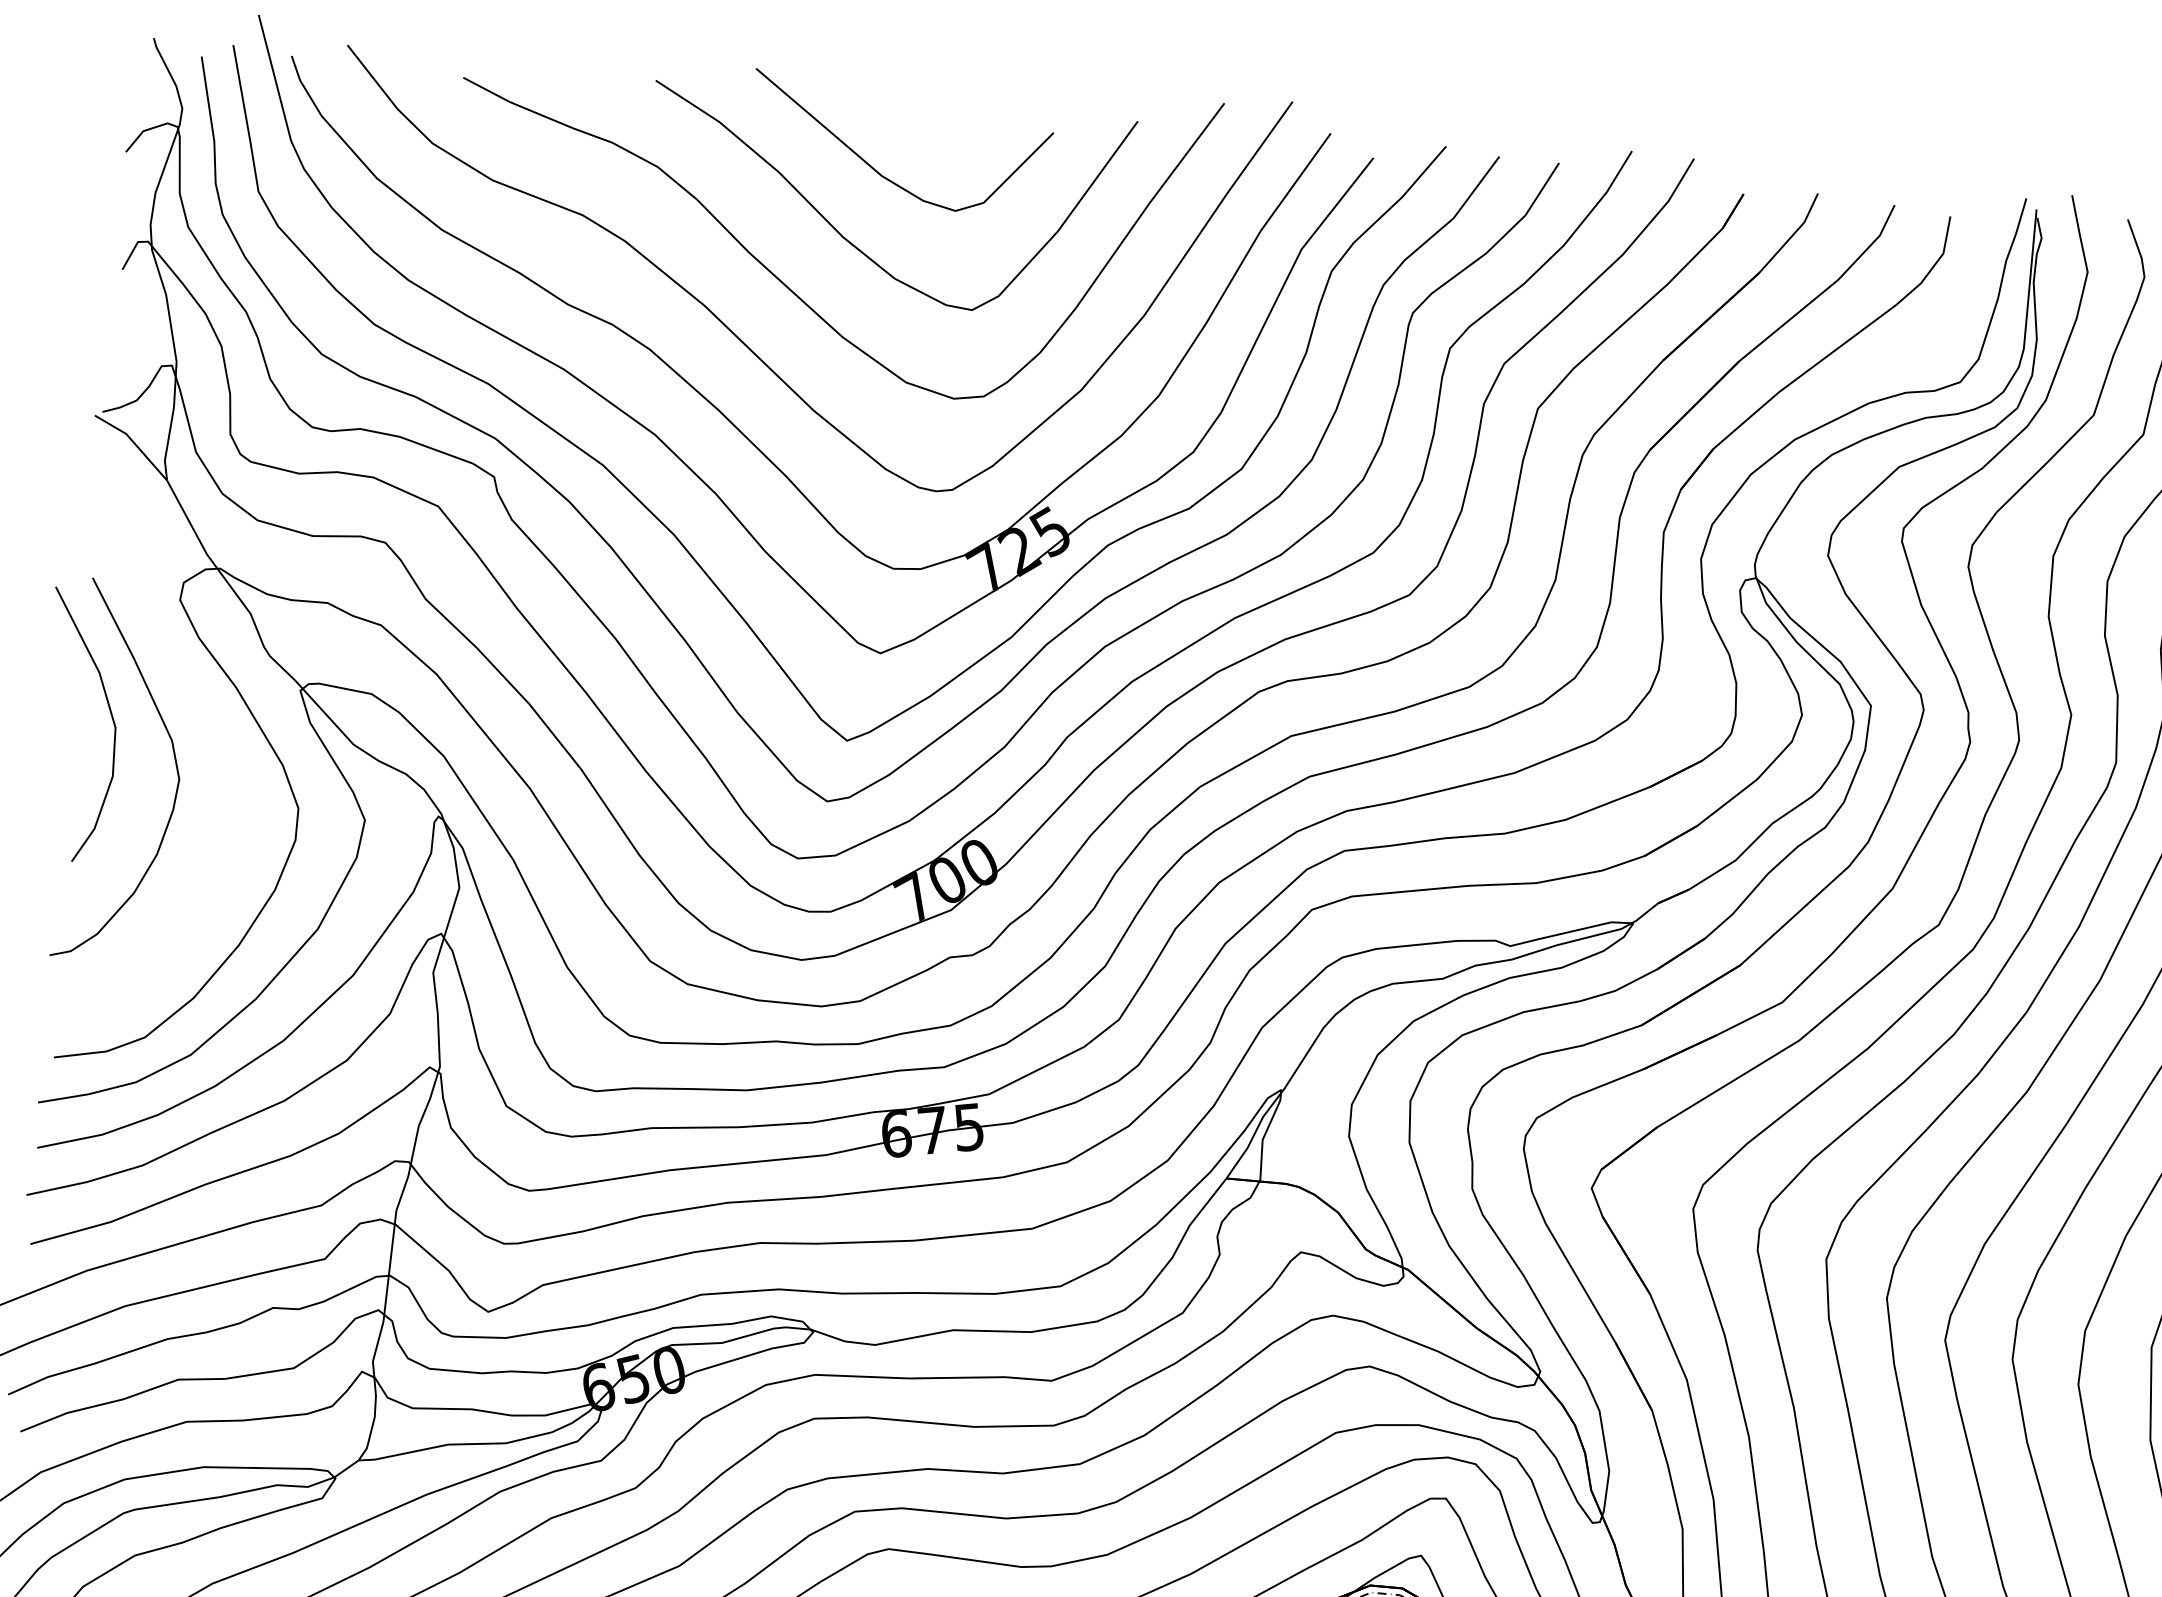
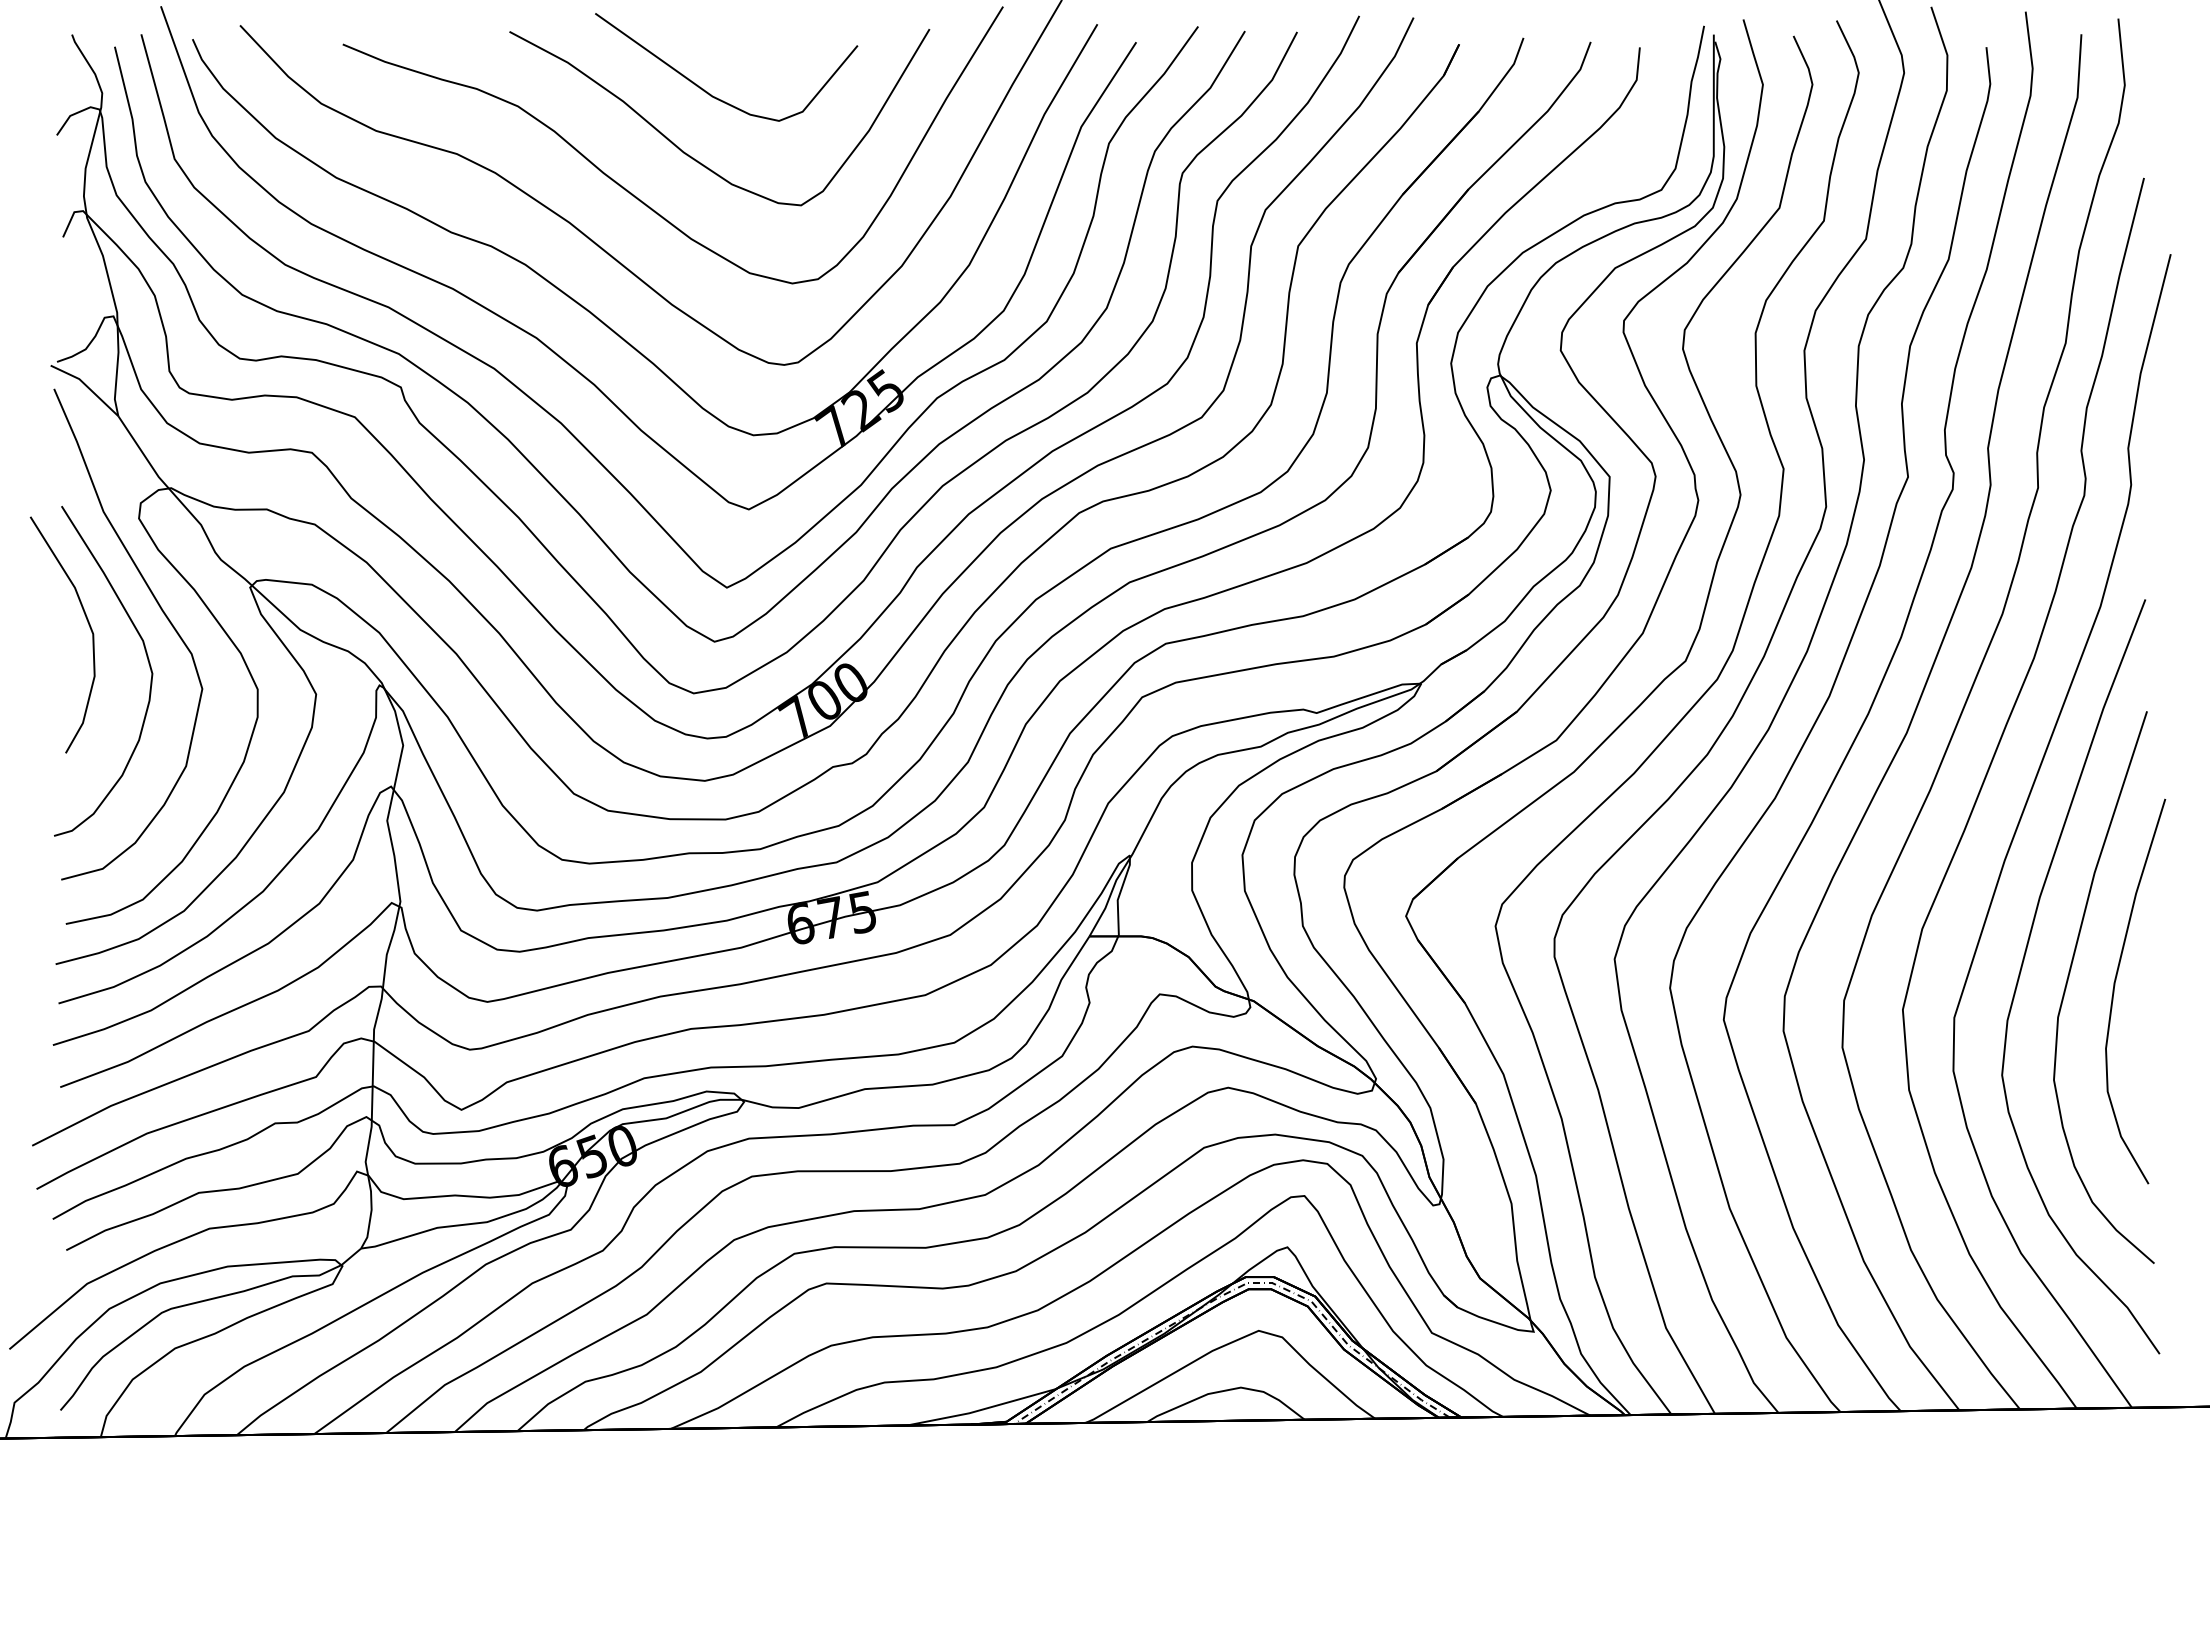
curve: (197, 710) -> (162, 612), added

